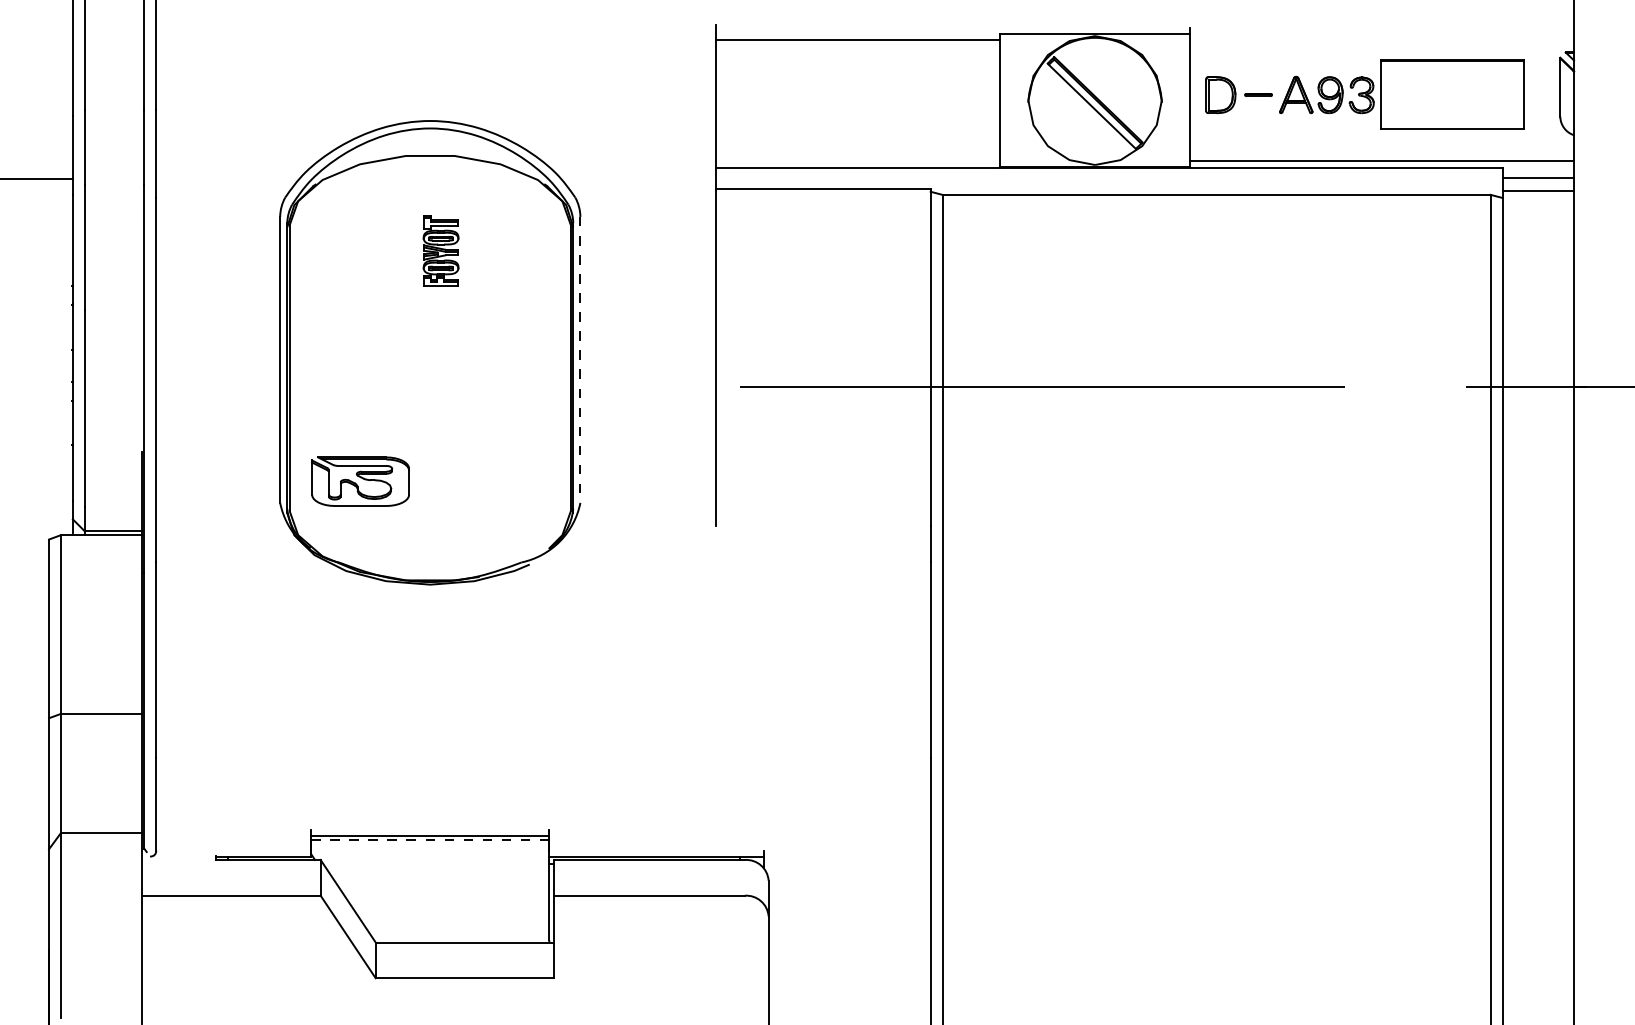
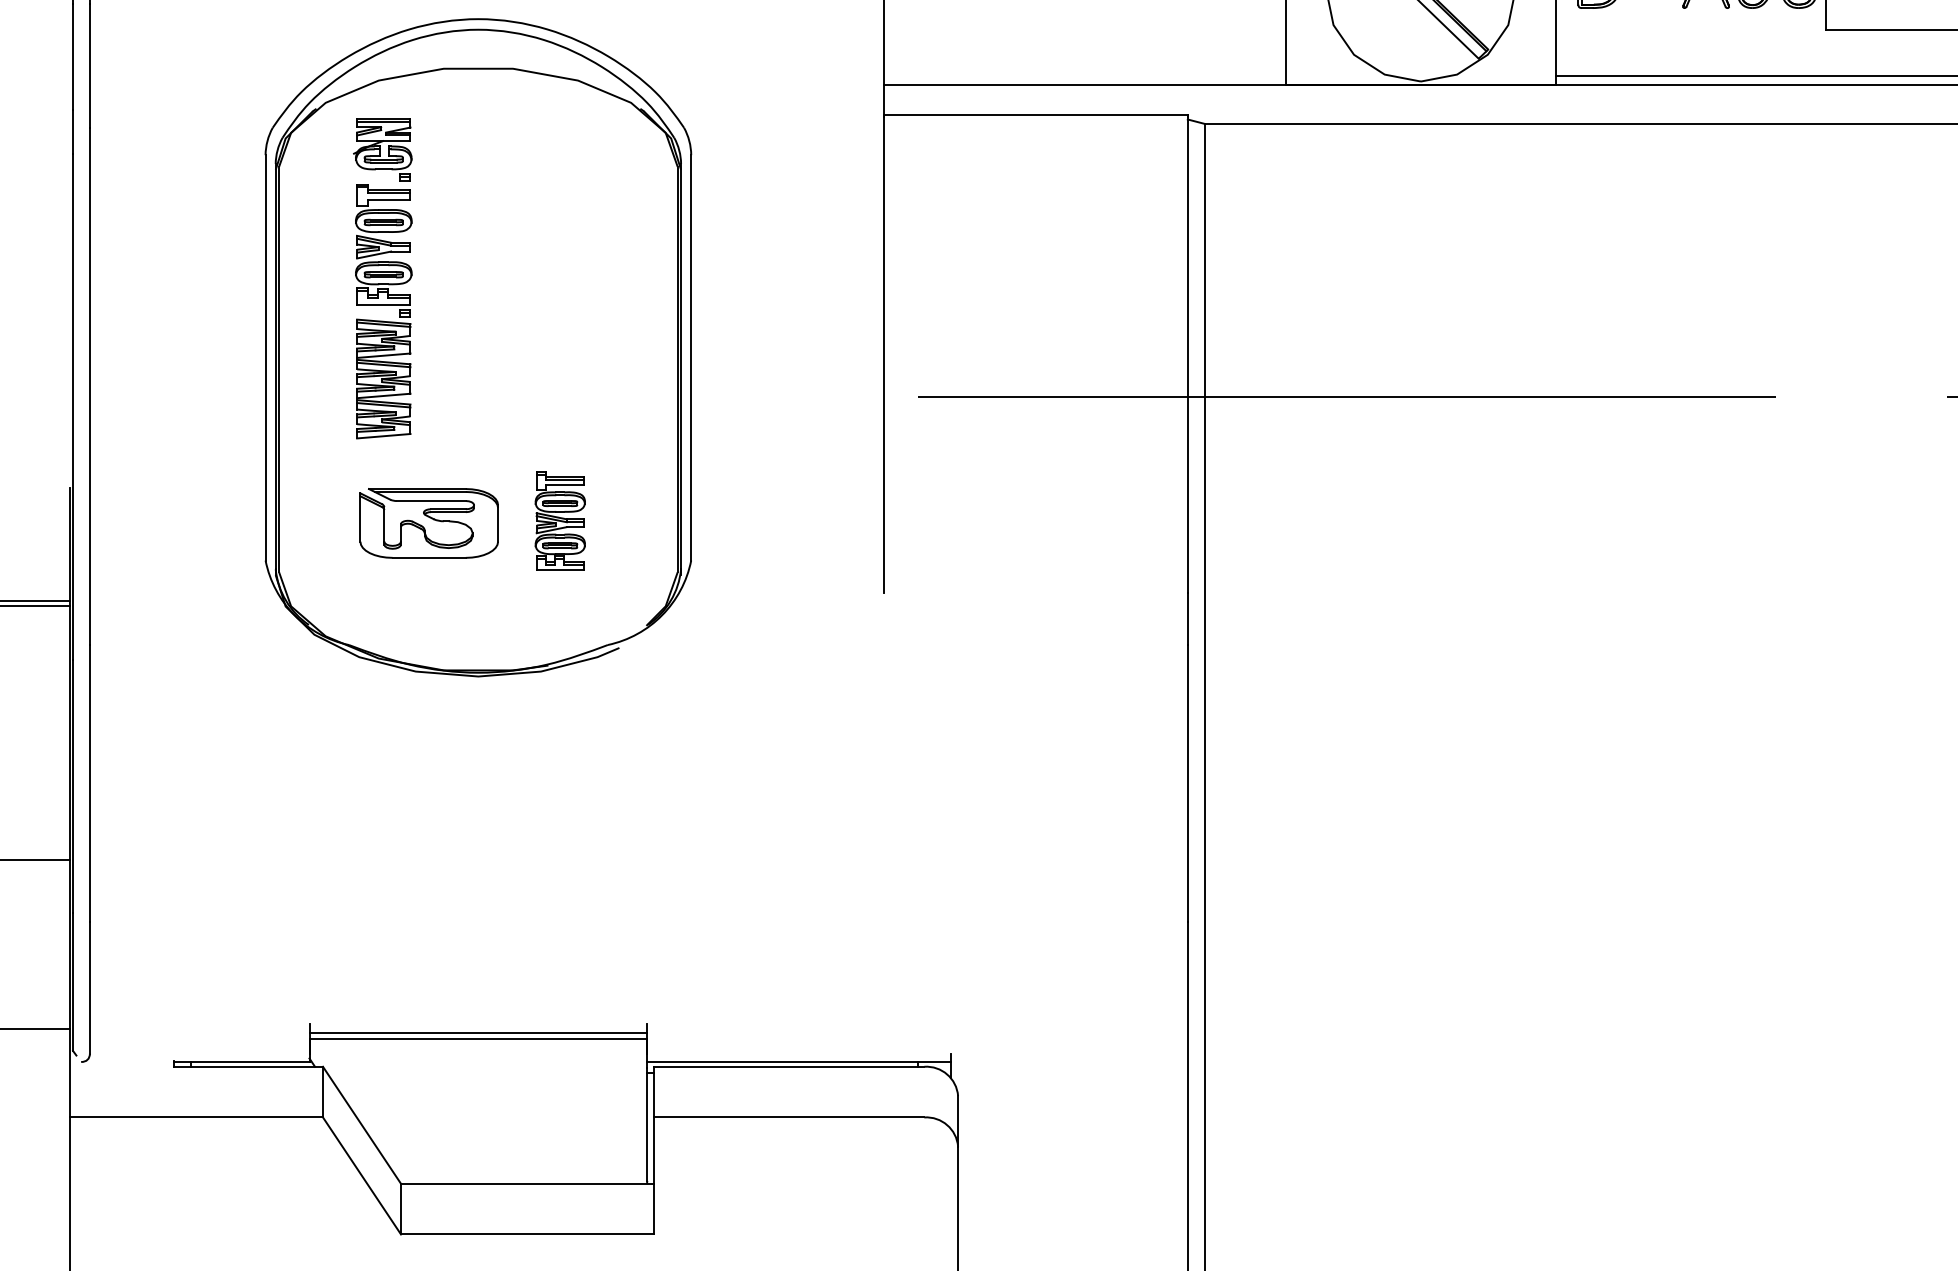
part: (440, 250) -> (559, 520), moved
part: (362, 303) -> (382, 277), added
line: (580, 359) -> (691, 357), dashed -> solid
part: (360, 481) -> (429, 523), moved
line: (429, 840) -> (477, 1039), dashed -> solid

